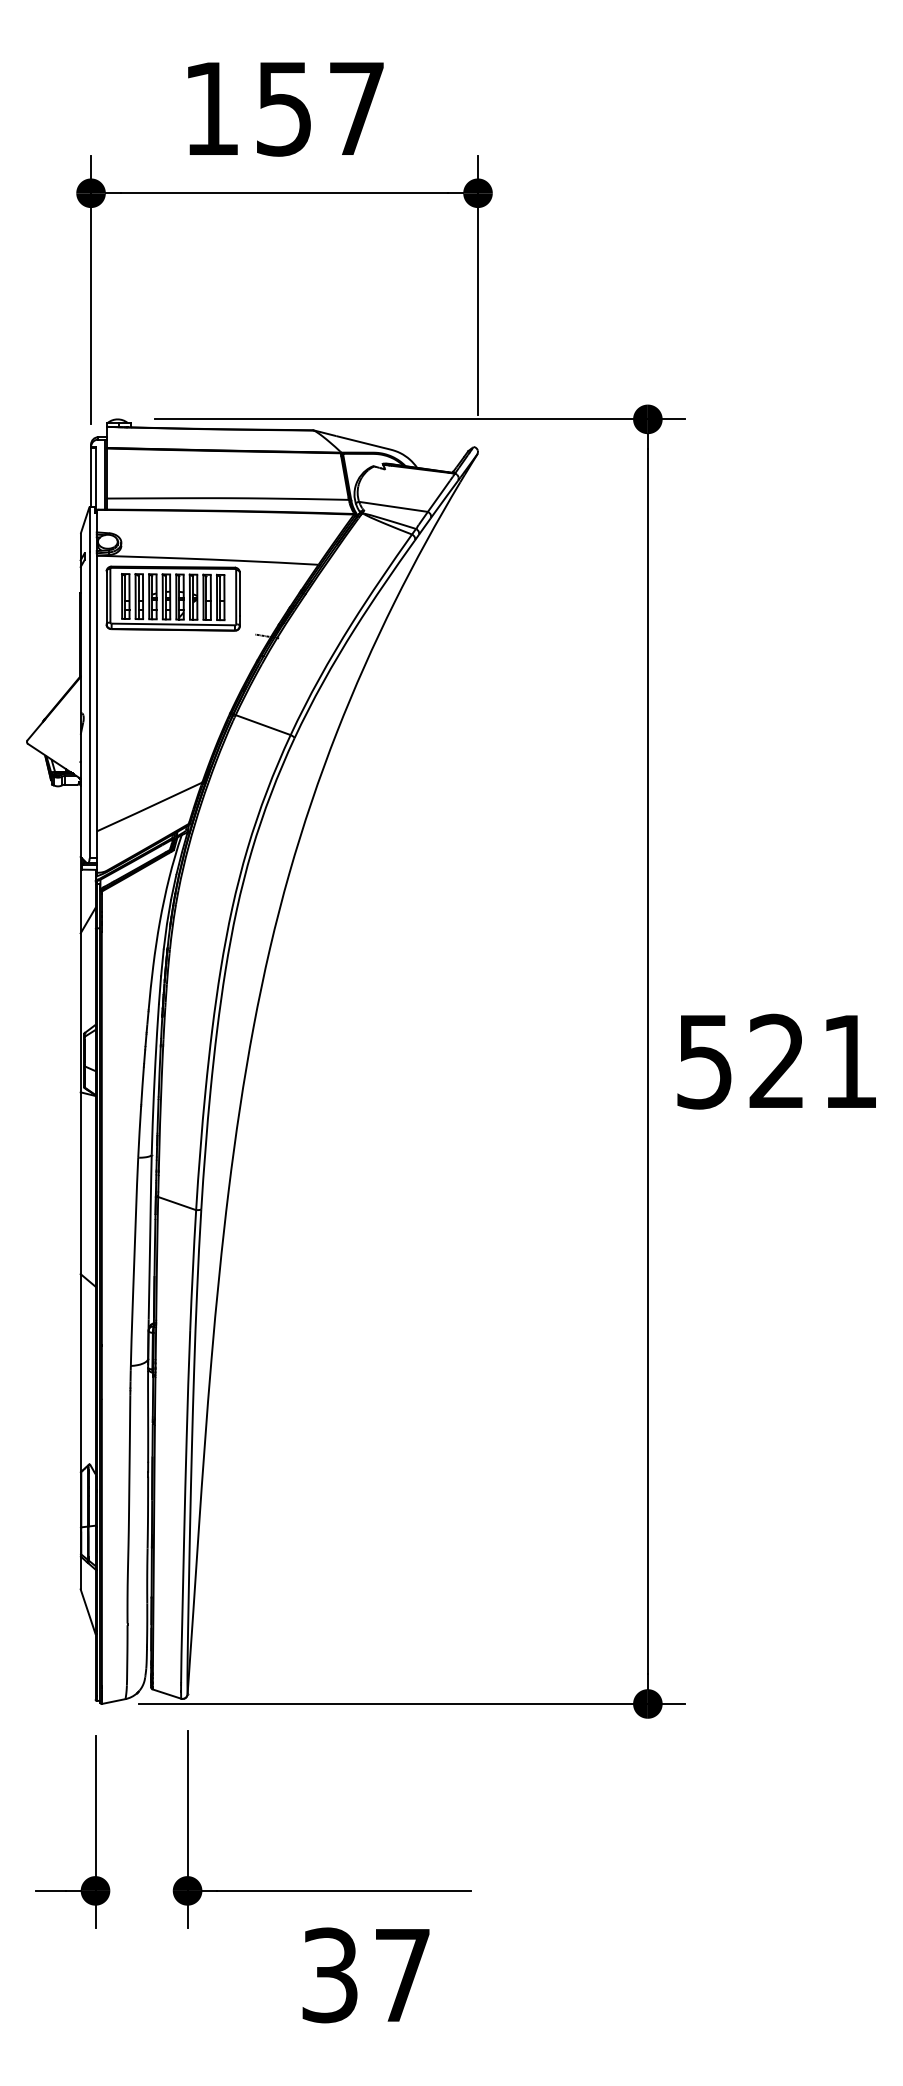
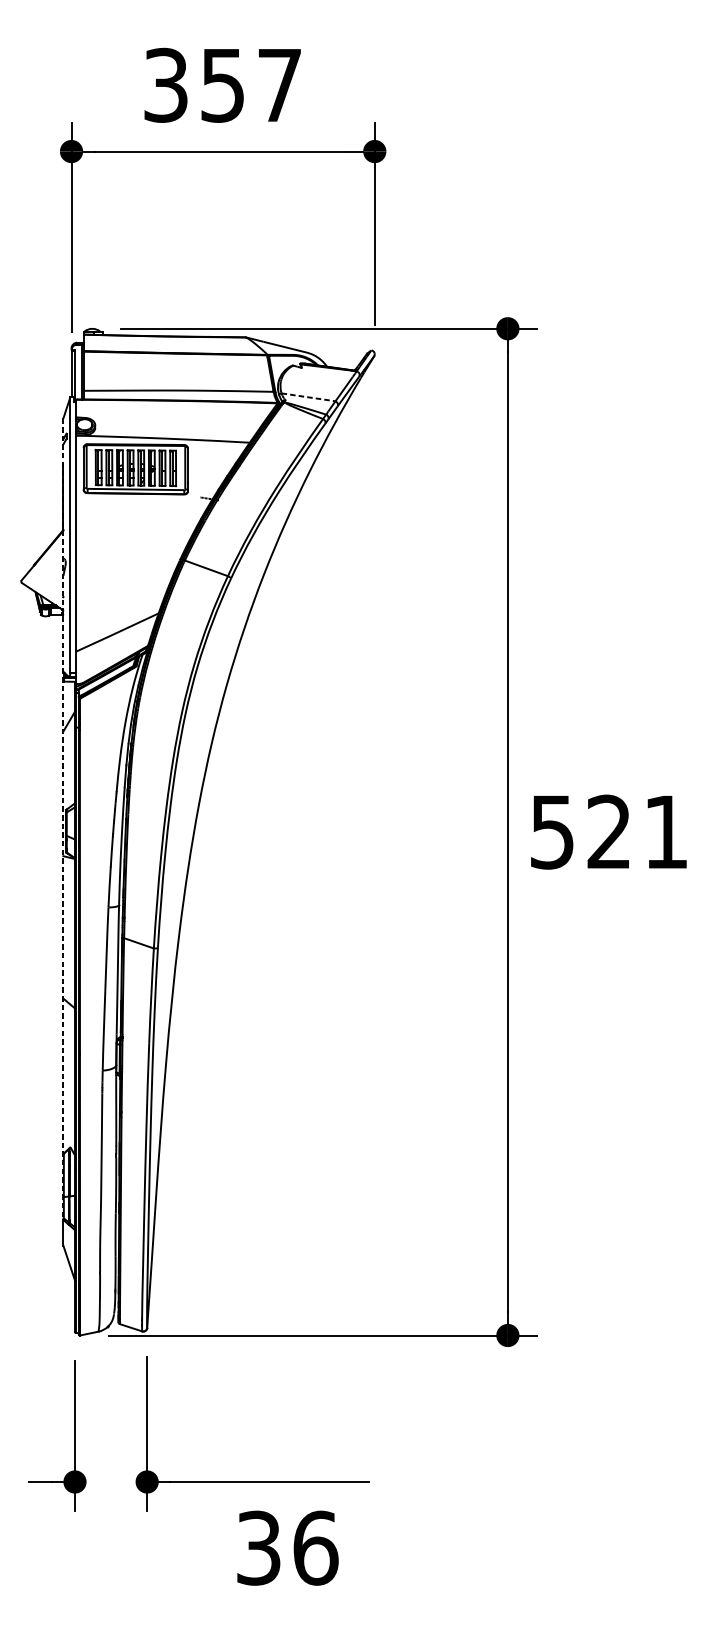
text: (211, 108) -> (165, 85), 157 -> 357
line: (393, 506) -> (308, 397), solid -> dashed
line: (80, 1045) -> (63, 819), solid -> dashed
text: (403, 1975) -> (316, 1548), 37 -> 36

